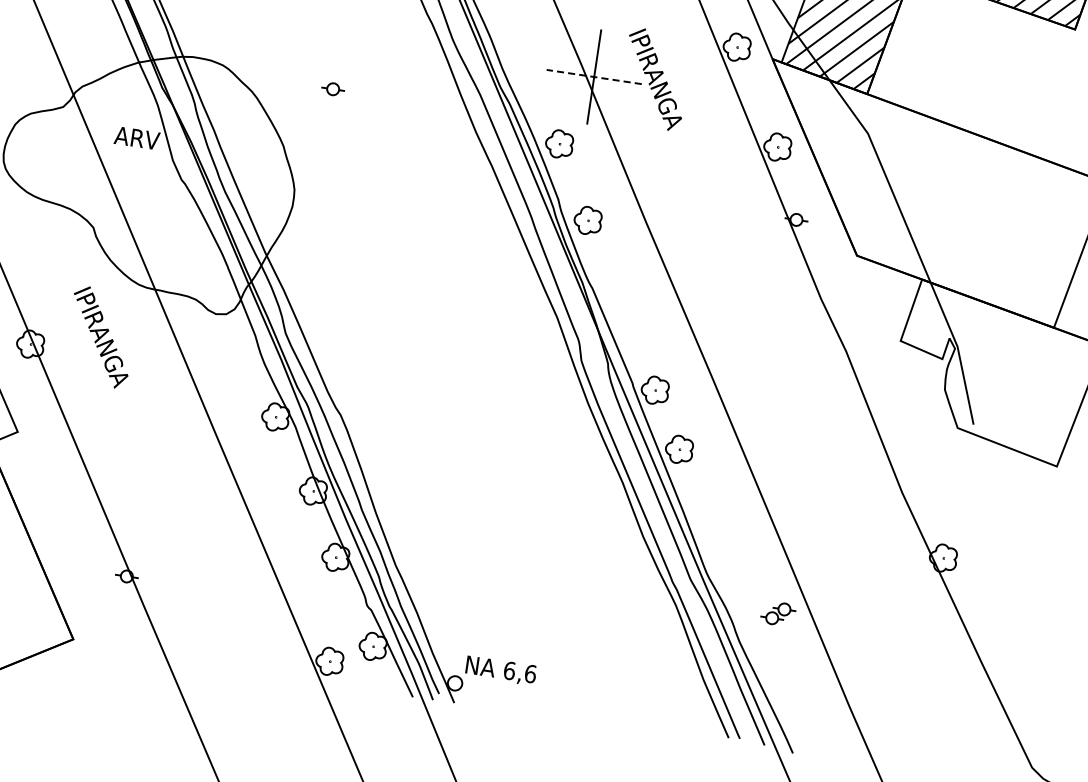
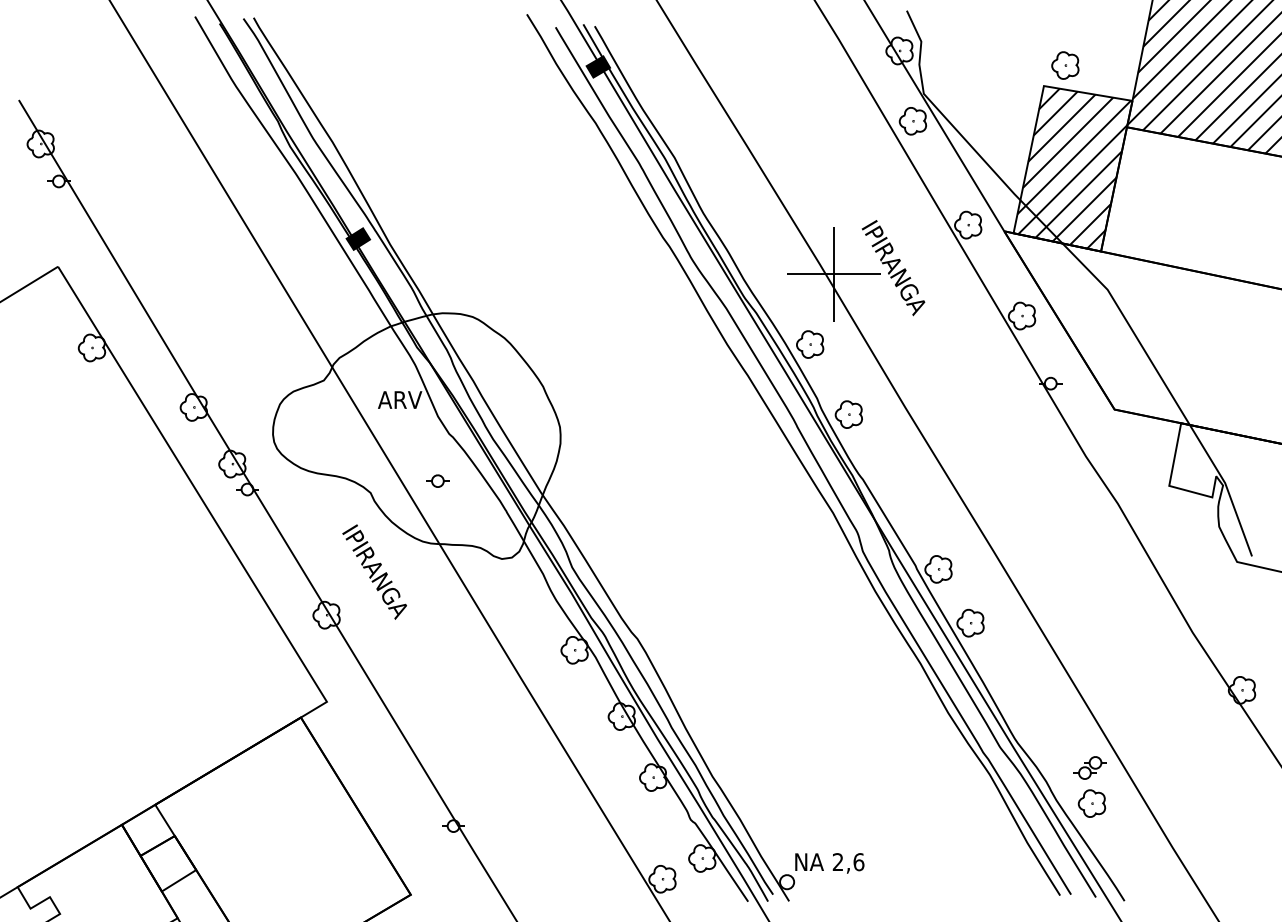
line: (593, 76) -> (833, 274), dashed -> solid
part: (332, 88) -> (437, 480), moved
text: (100, 336) -> (374, 571), moved
part: (774, 649) -> (1091, 803), added
text: (508, 671) -> (837, 862), 6,6 -> 2,6

